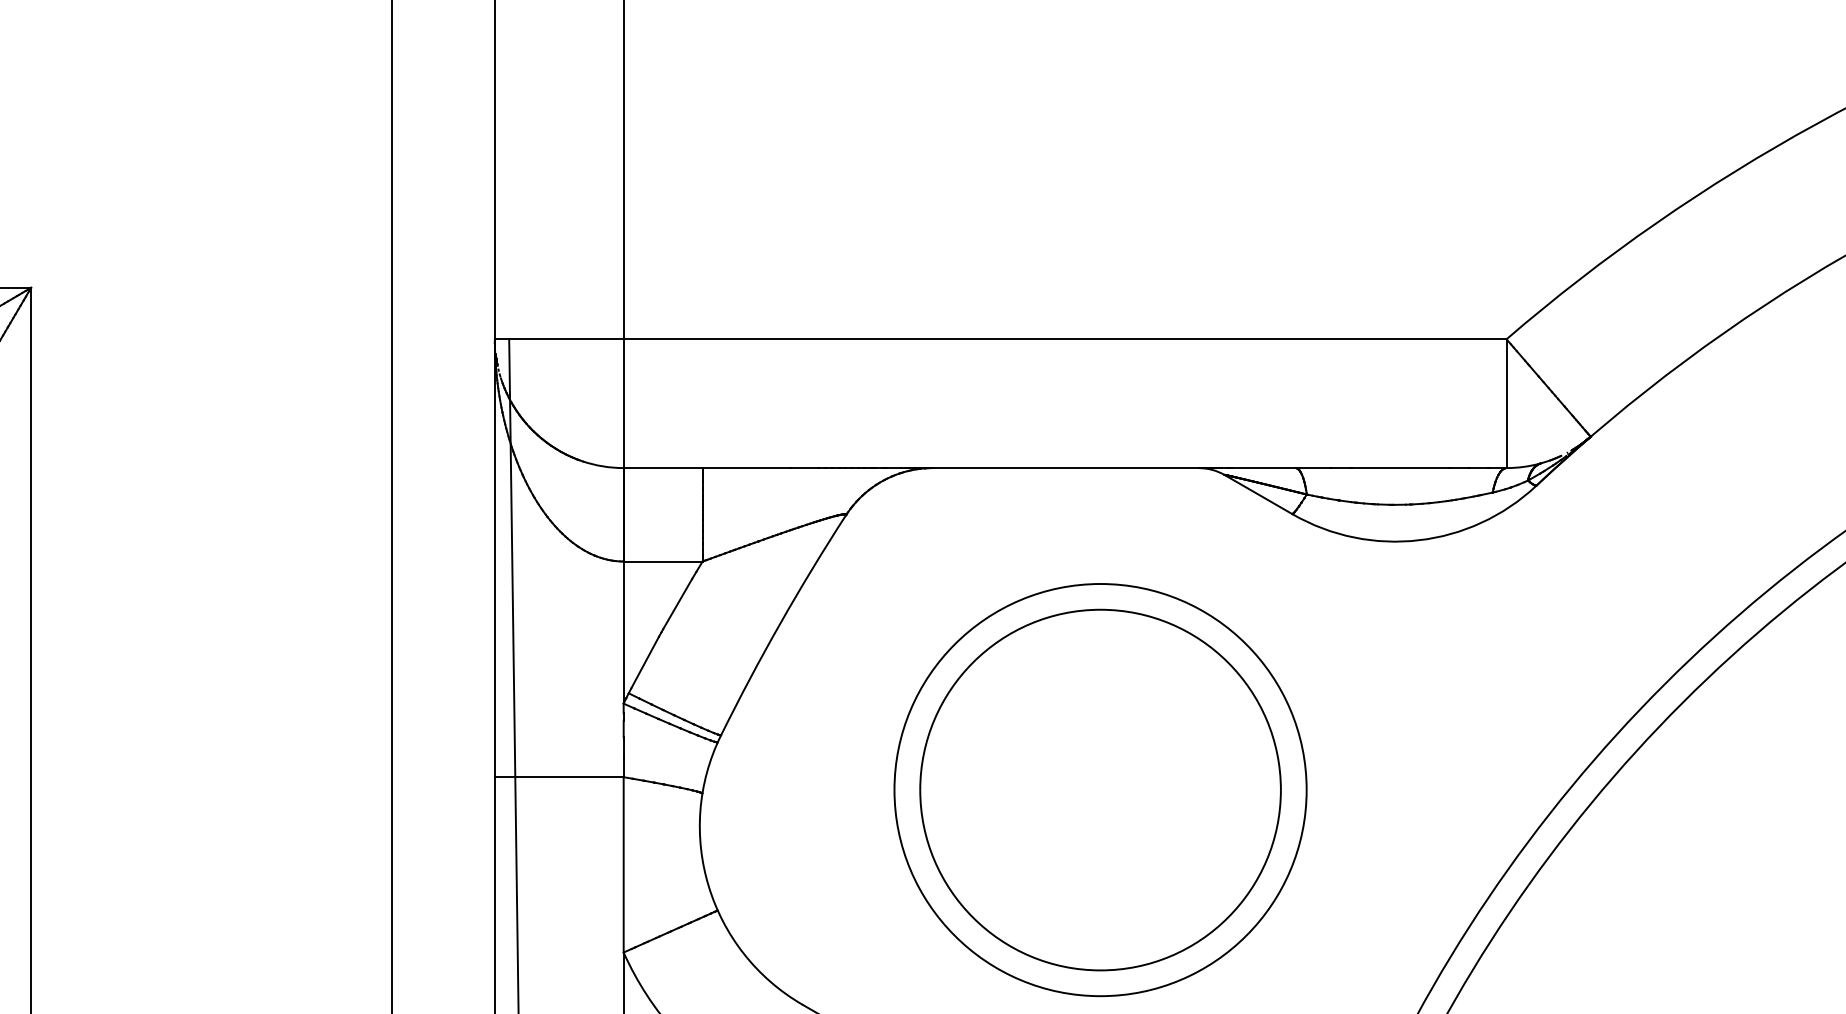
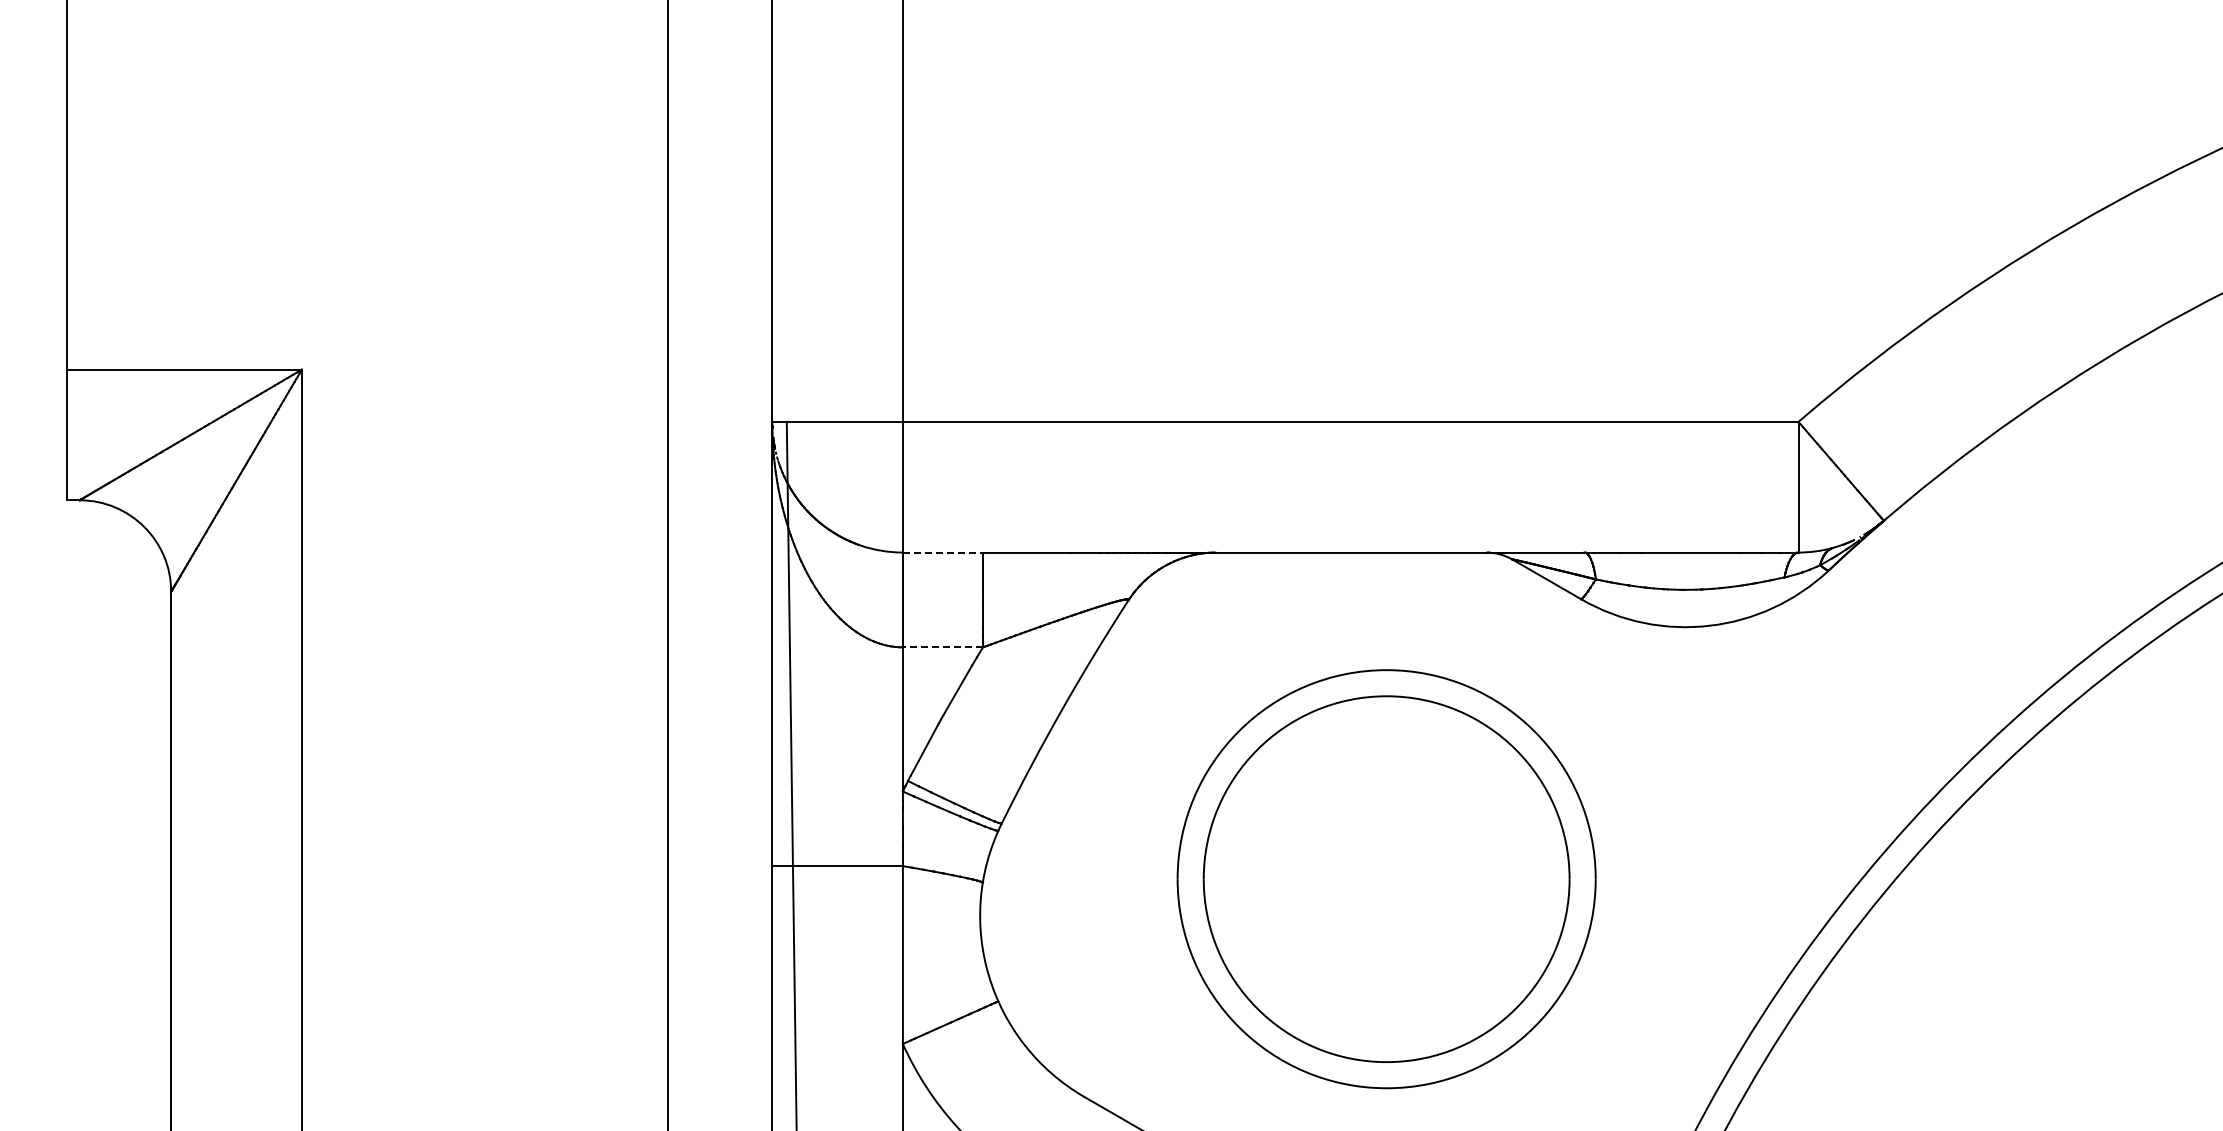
line: (663, 468) -> (943, 552), solid -> dashed
line: (662, 561) -> (942, 647), solid -> dashed

